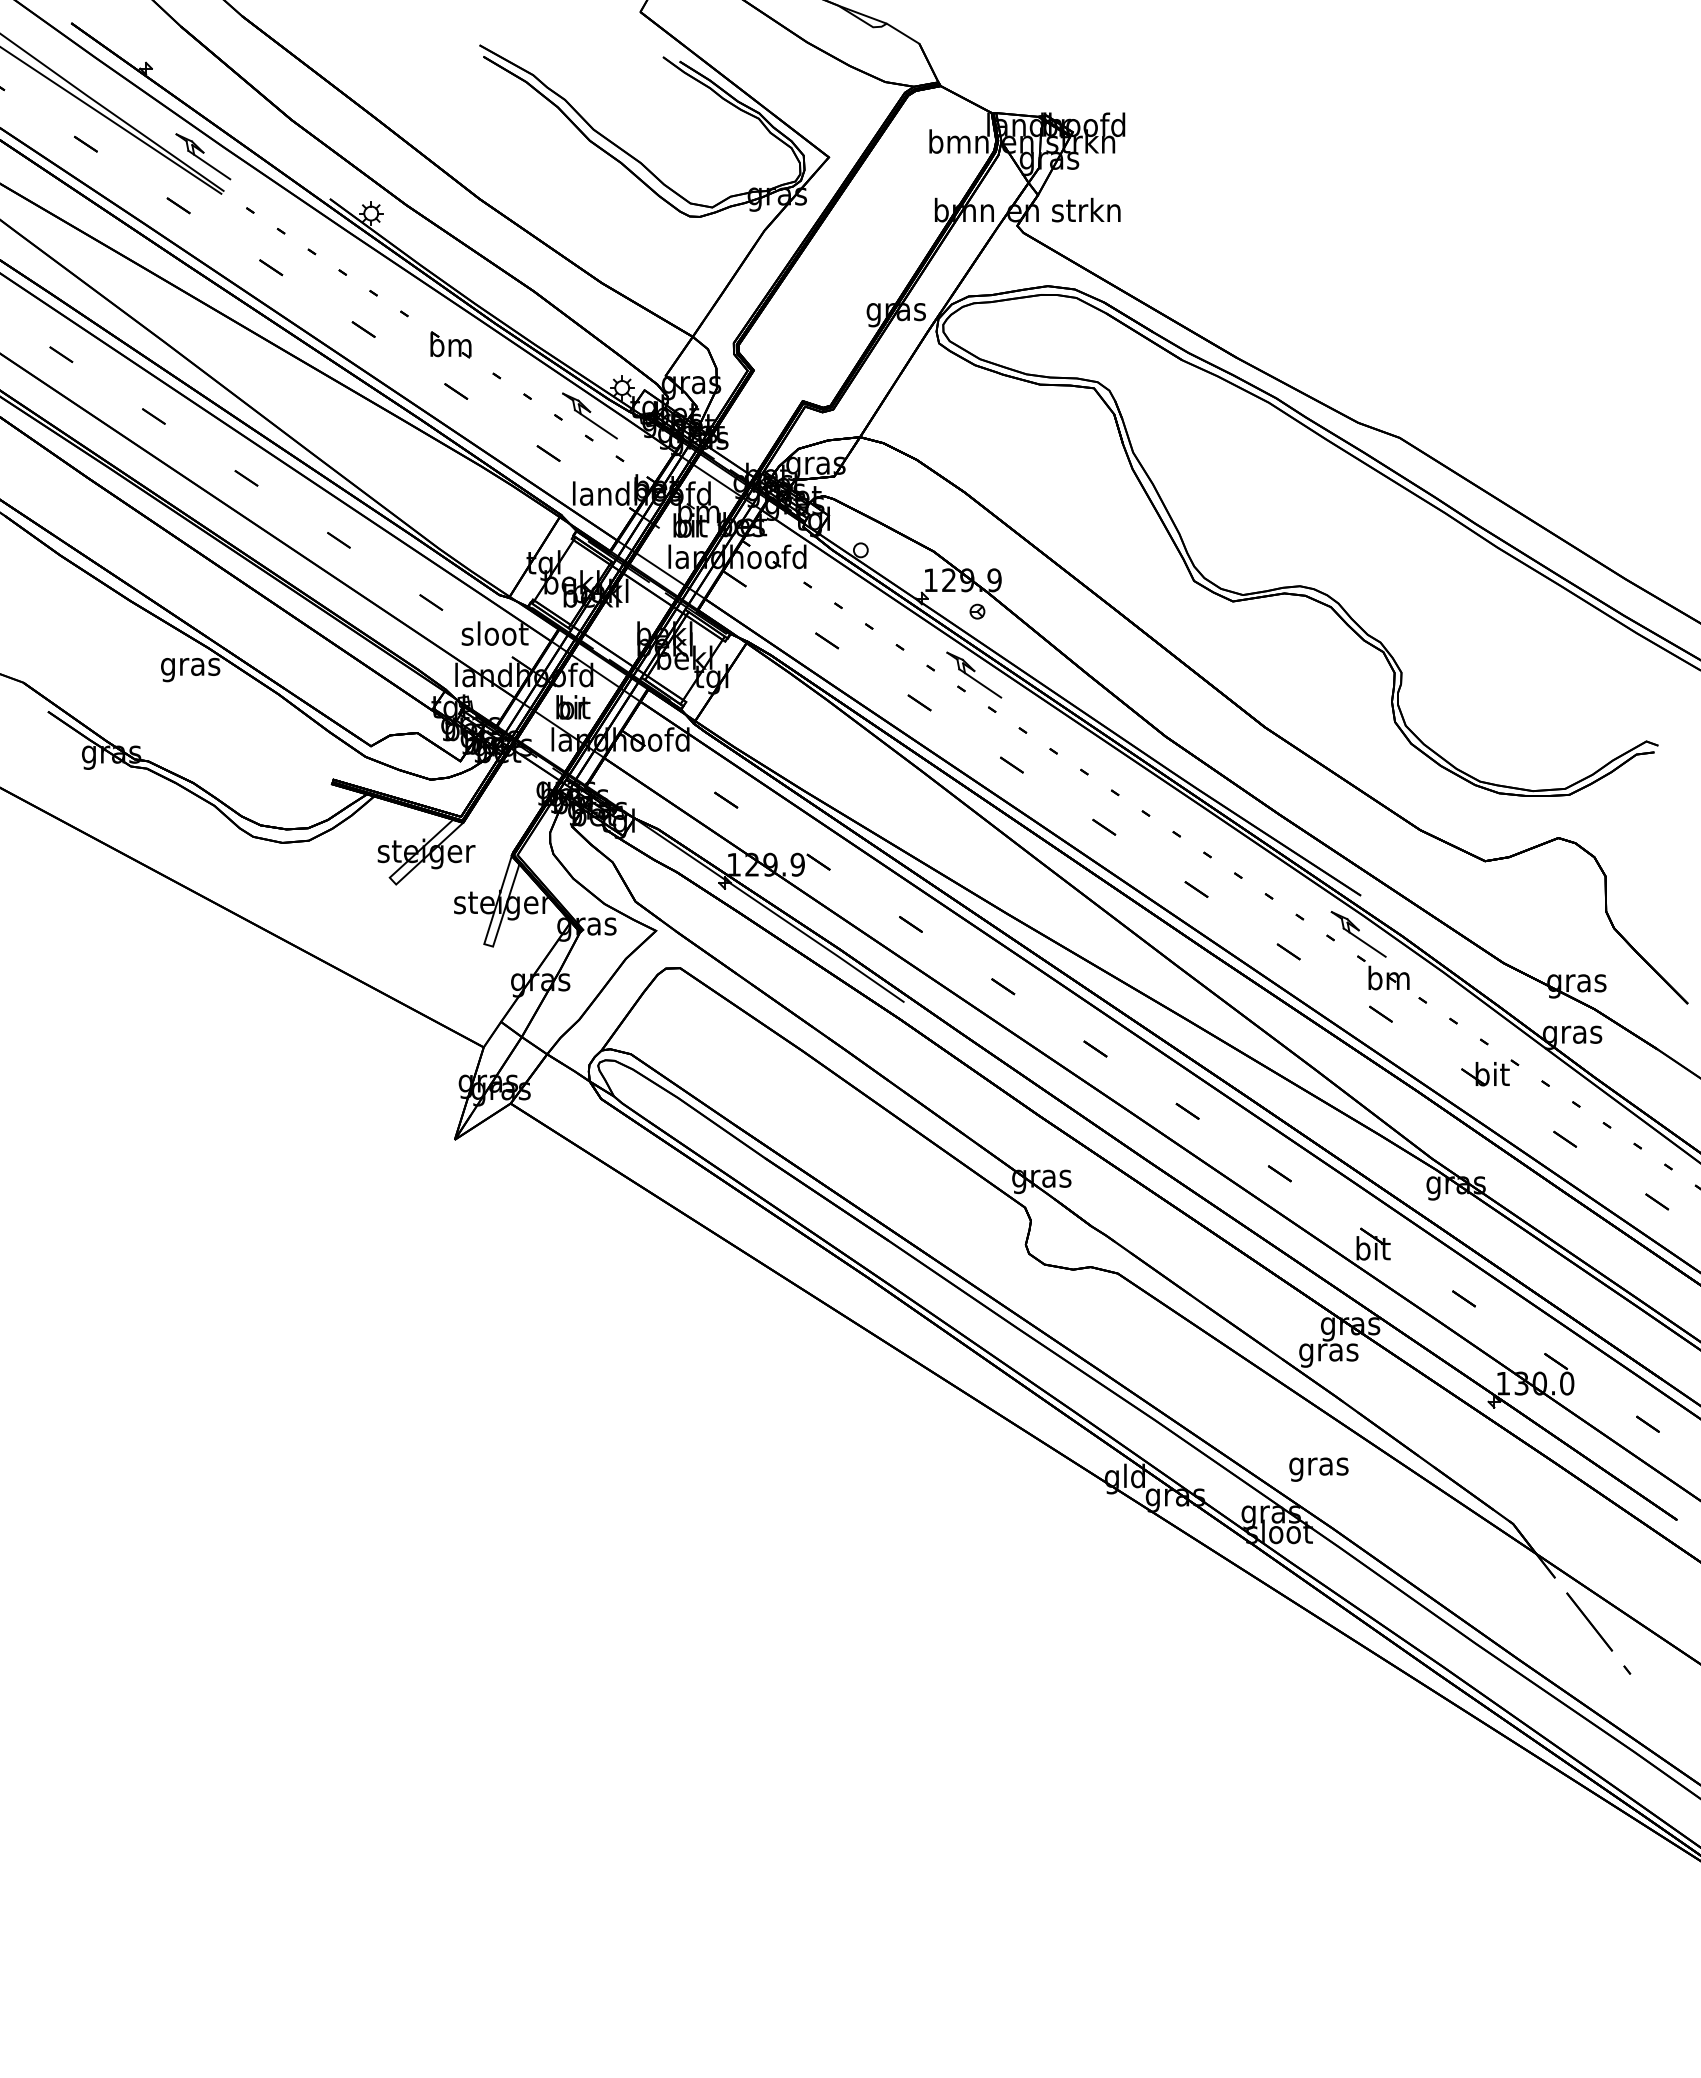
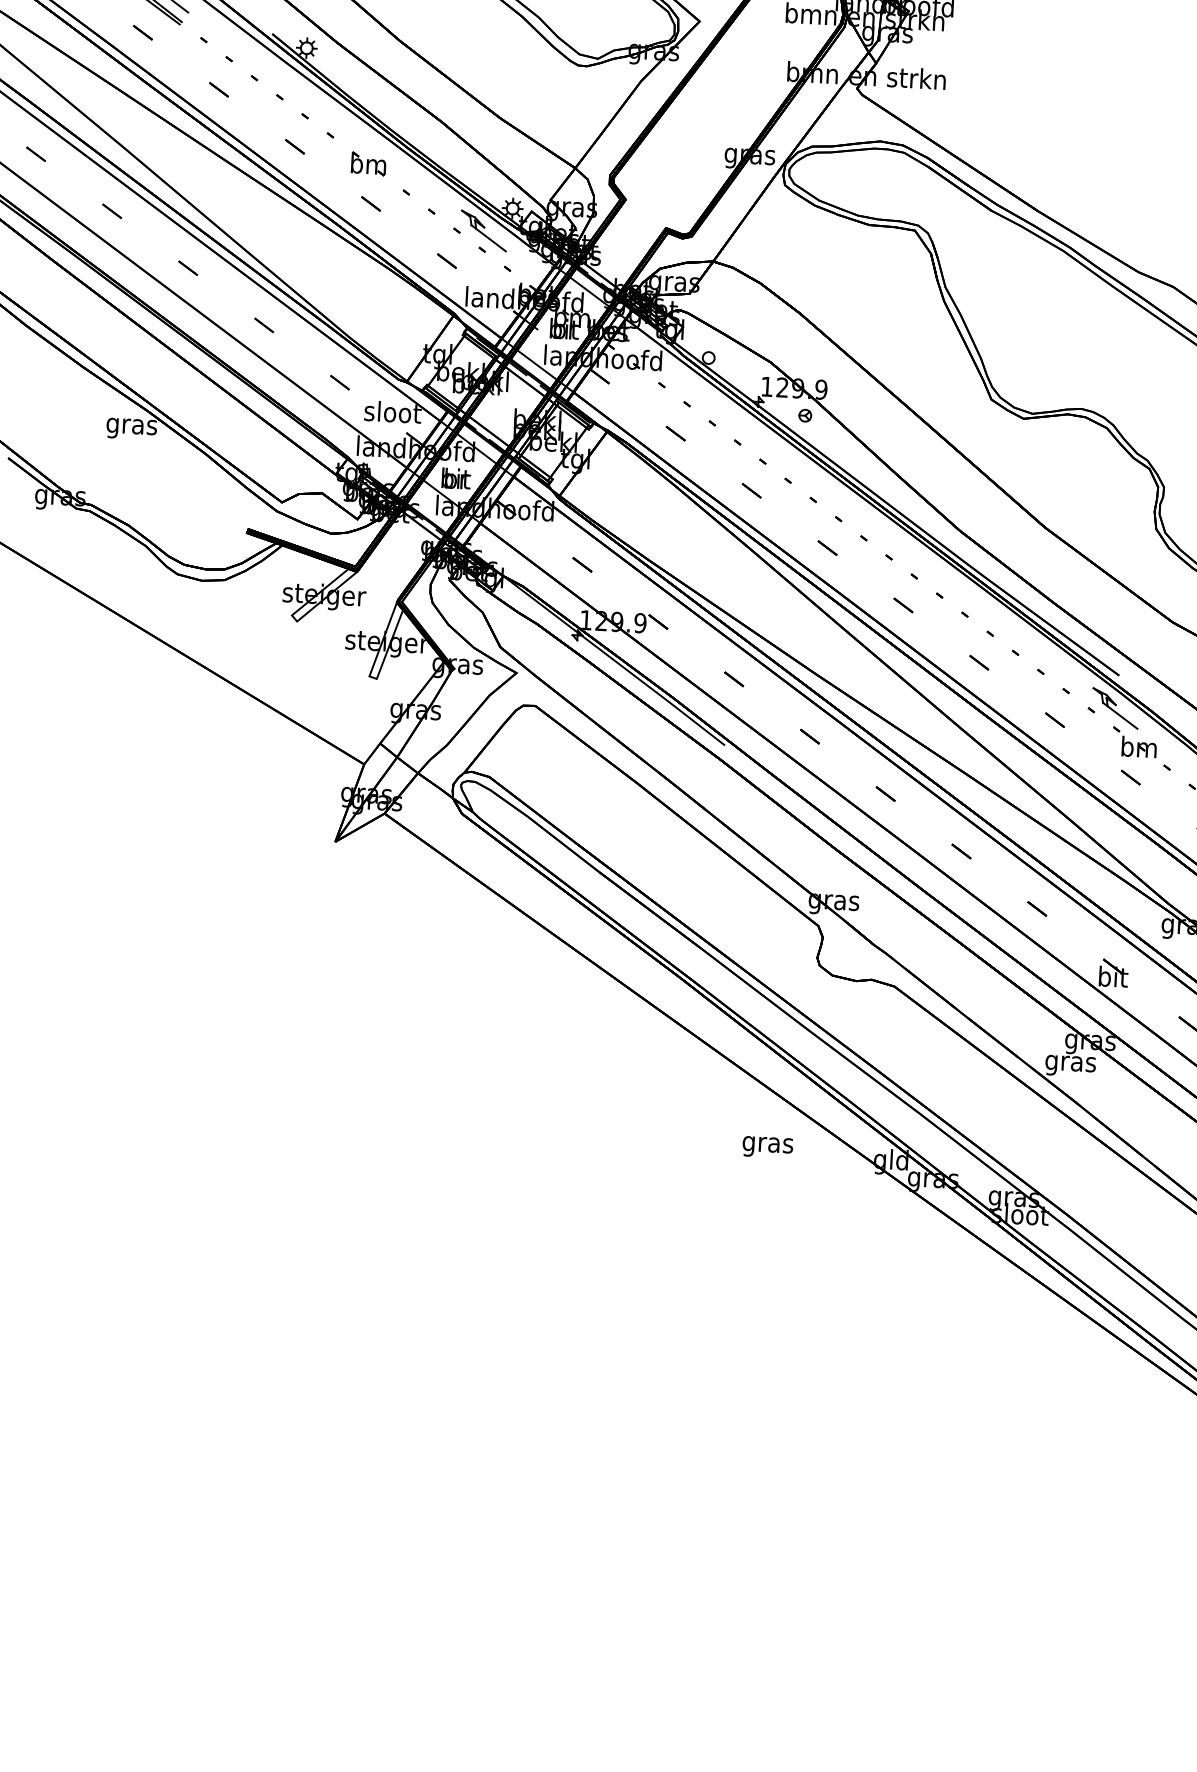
part: (974, 674) -> (799, 469), removed
text: (1318, 1469) -> (767, 1147), moved

